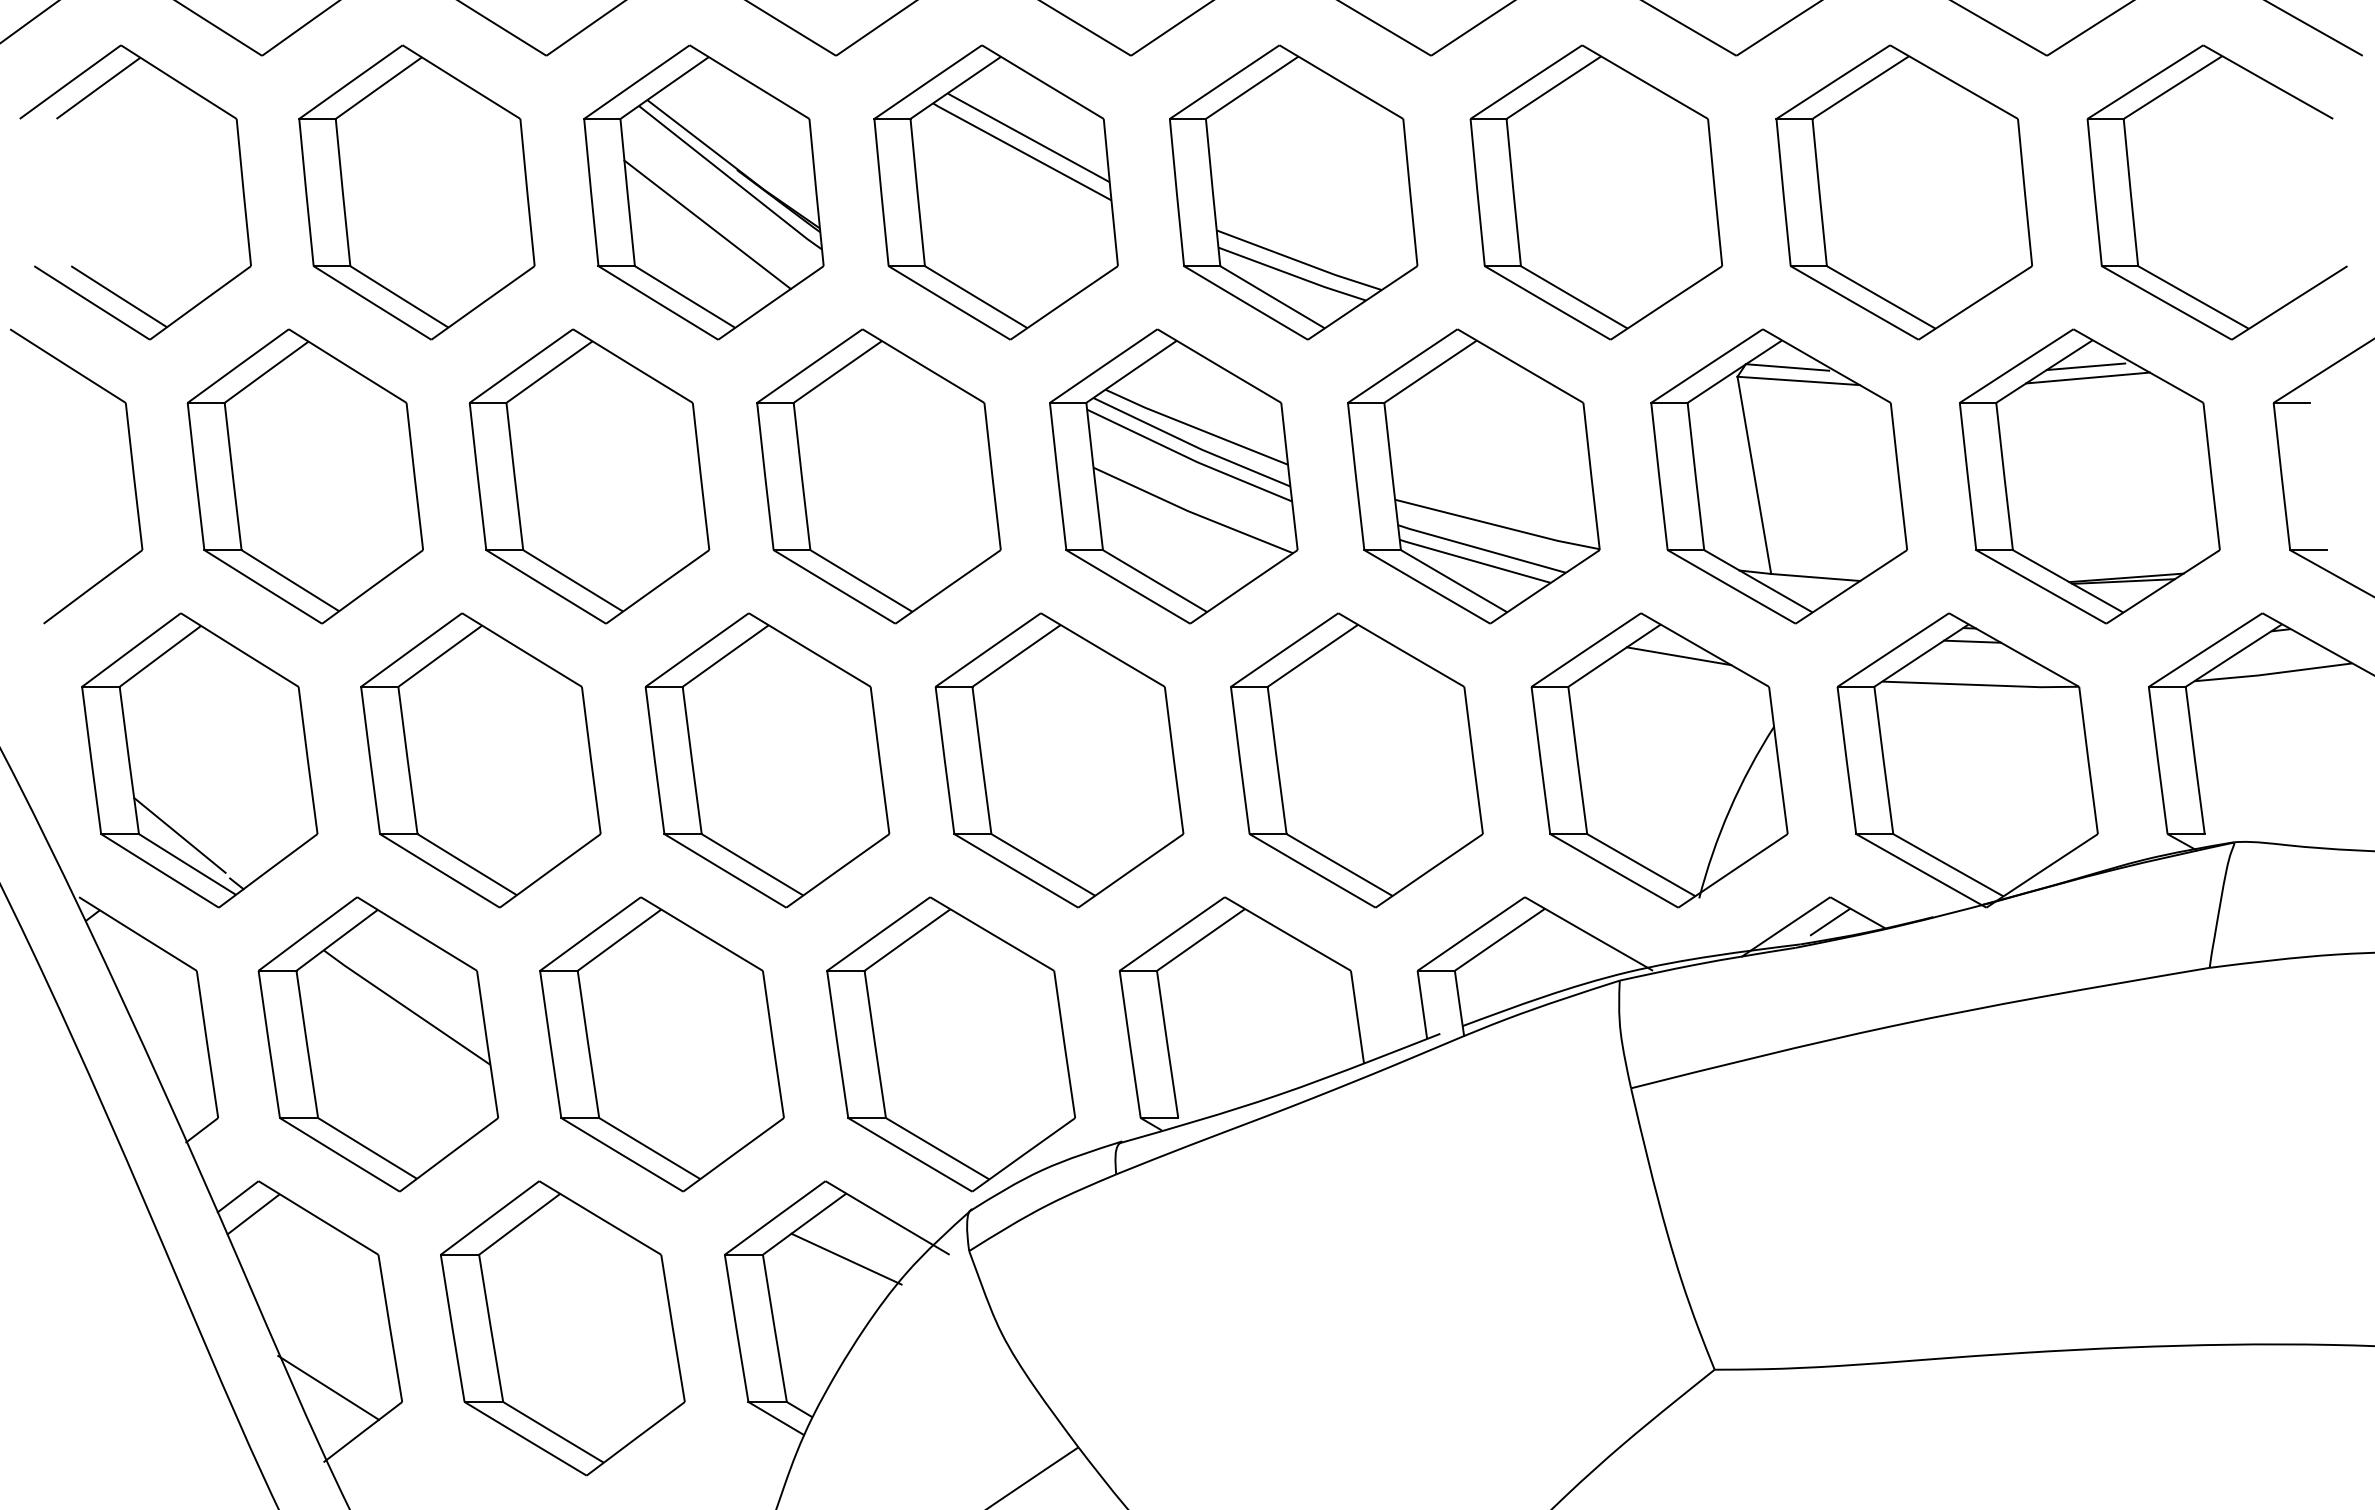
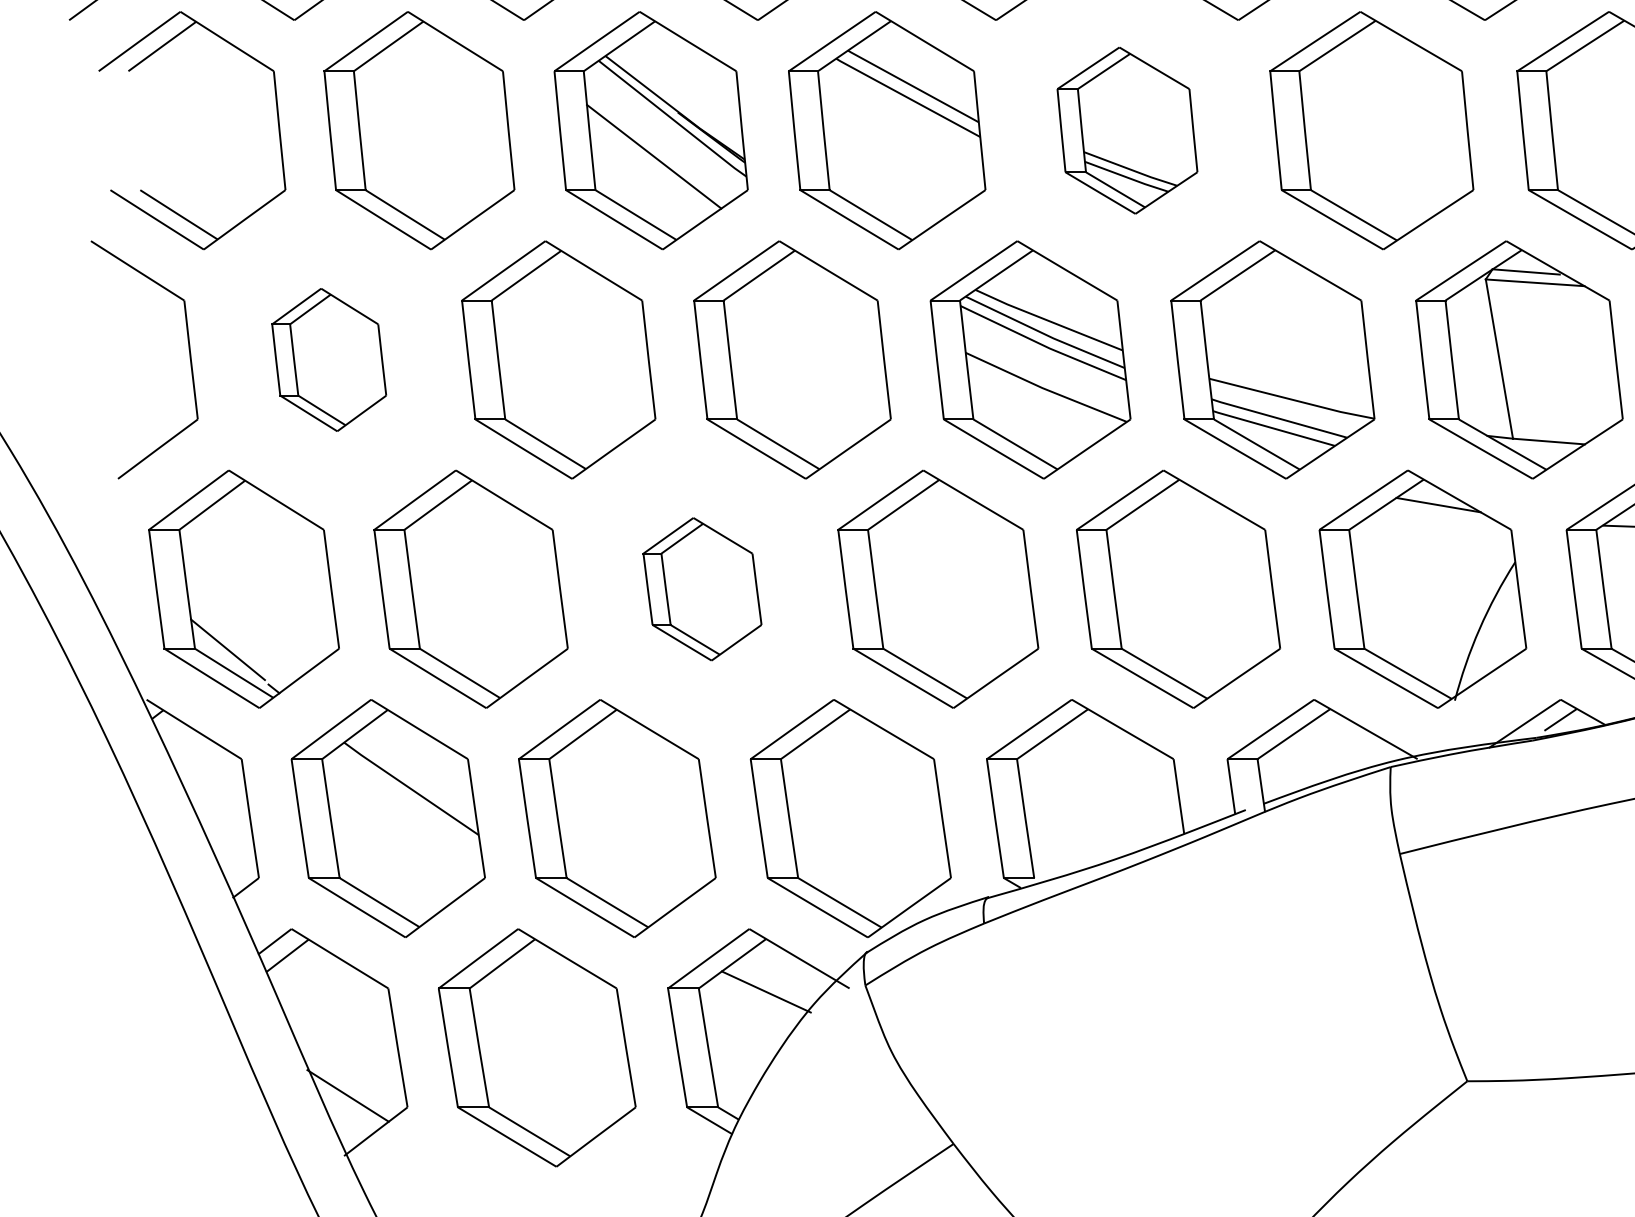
part: (1293, 192) -> (1127, 130), size x0.7
part: (304, 476) -> (328, 359), size x0.6
part: (767, 760) -> (702, 589), size x0.6

